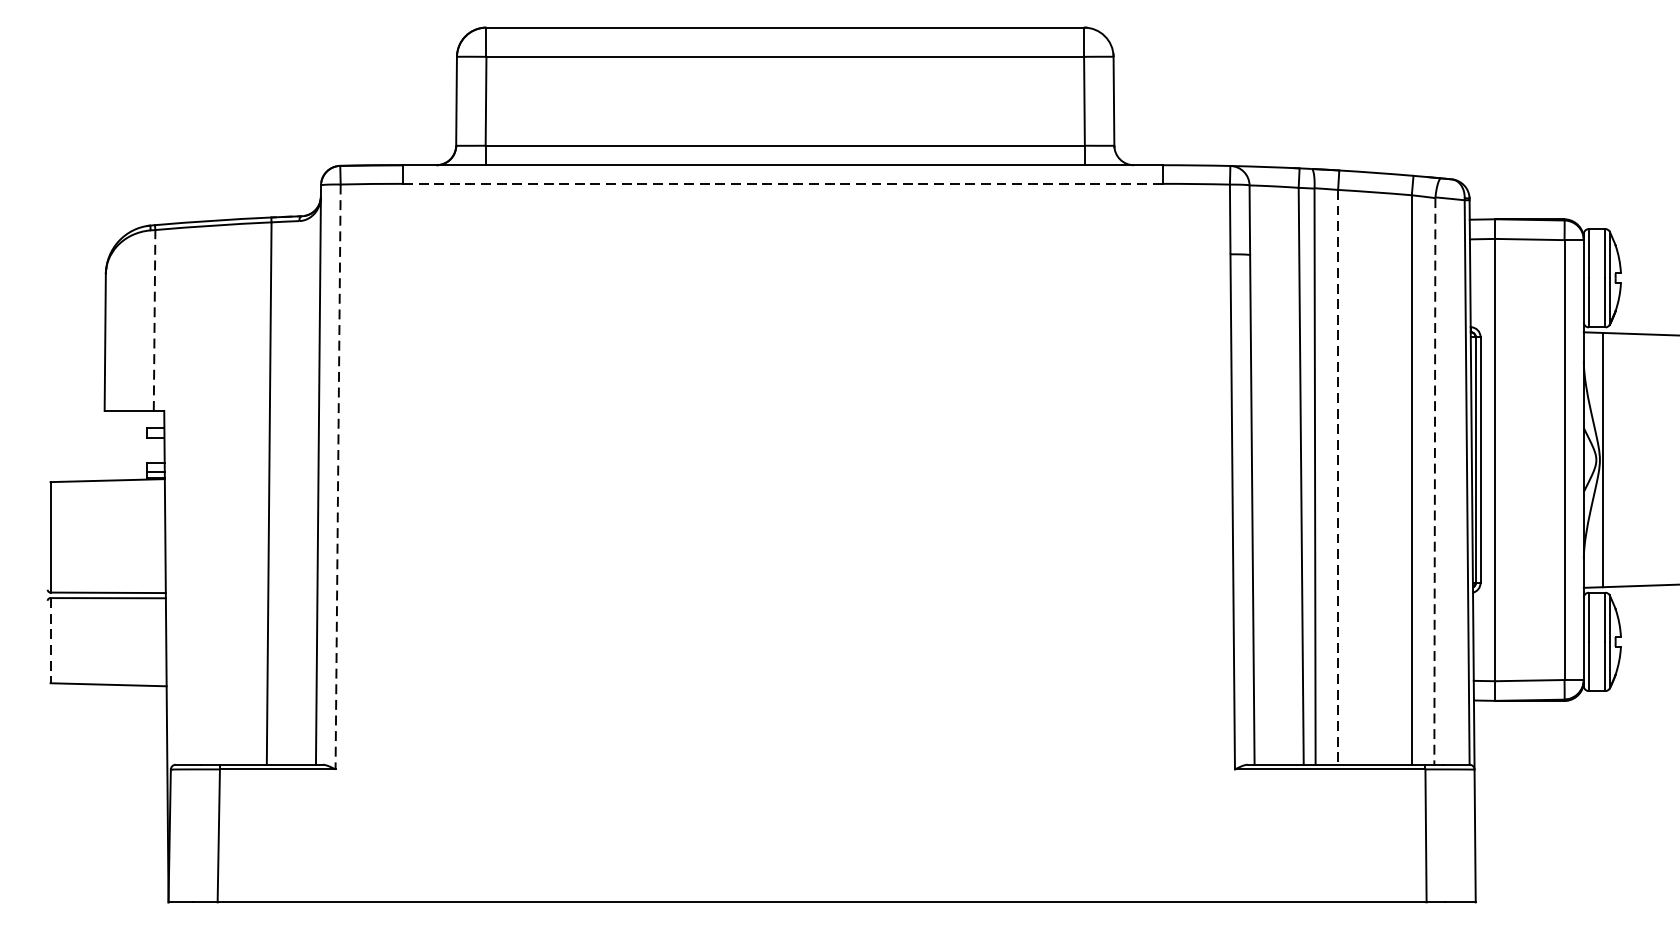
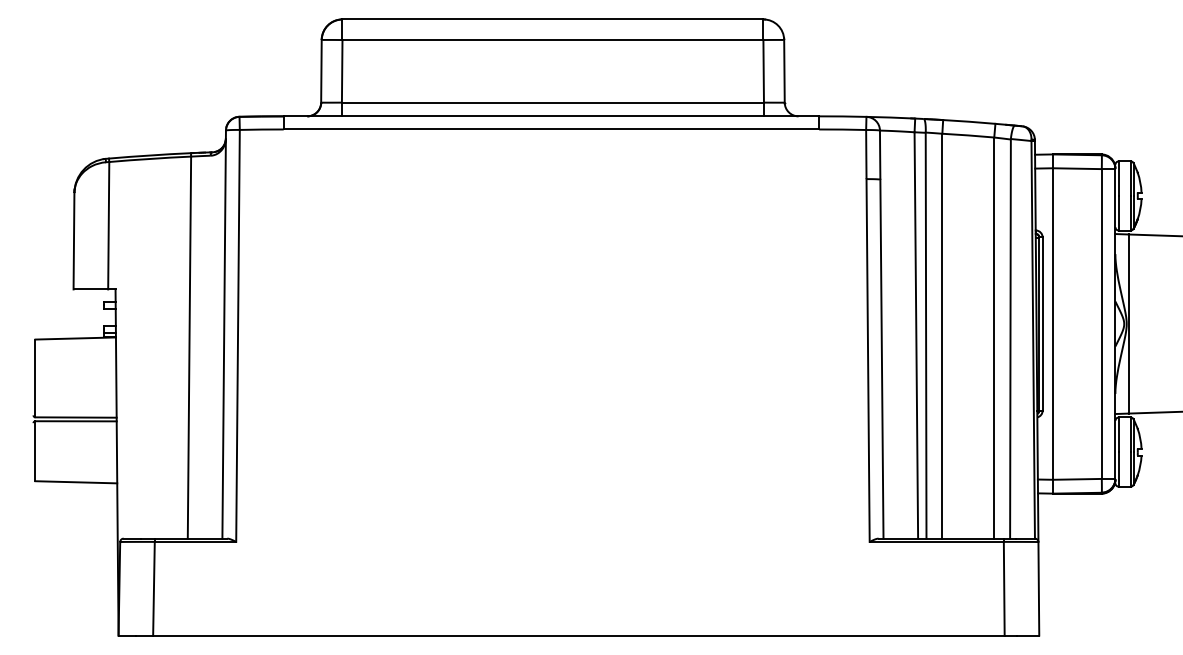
line: (783, 183) -> (551, 129), dashed -> solid
line: (154, 320) -> (108, 225), dashed -> solid
line: (338, 476) -> (238, 335), dashed -> solid
line: (1338, 477) -> (942, 336), dashed -> solid
line: (1434, 482) -> (1010, 339), dashed -> solid
line: (50, 641) -> (35, 451), dashed -> solid

